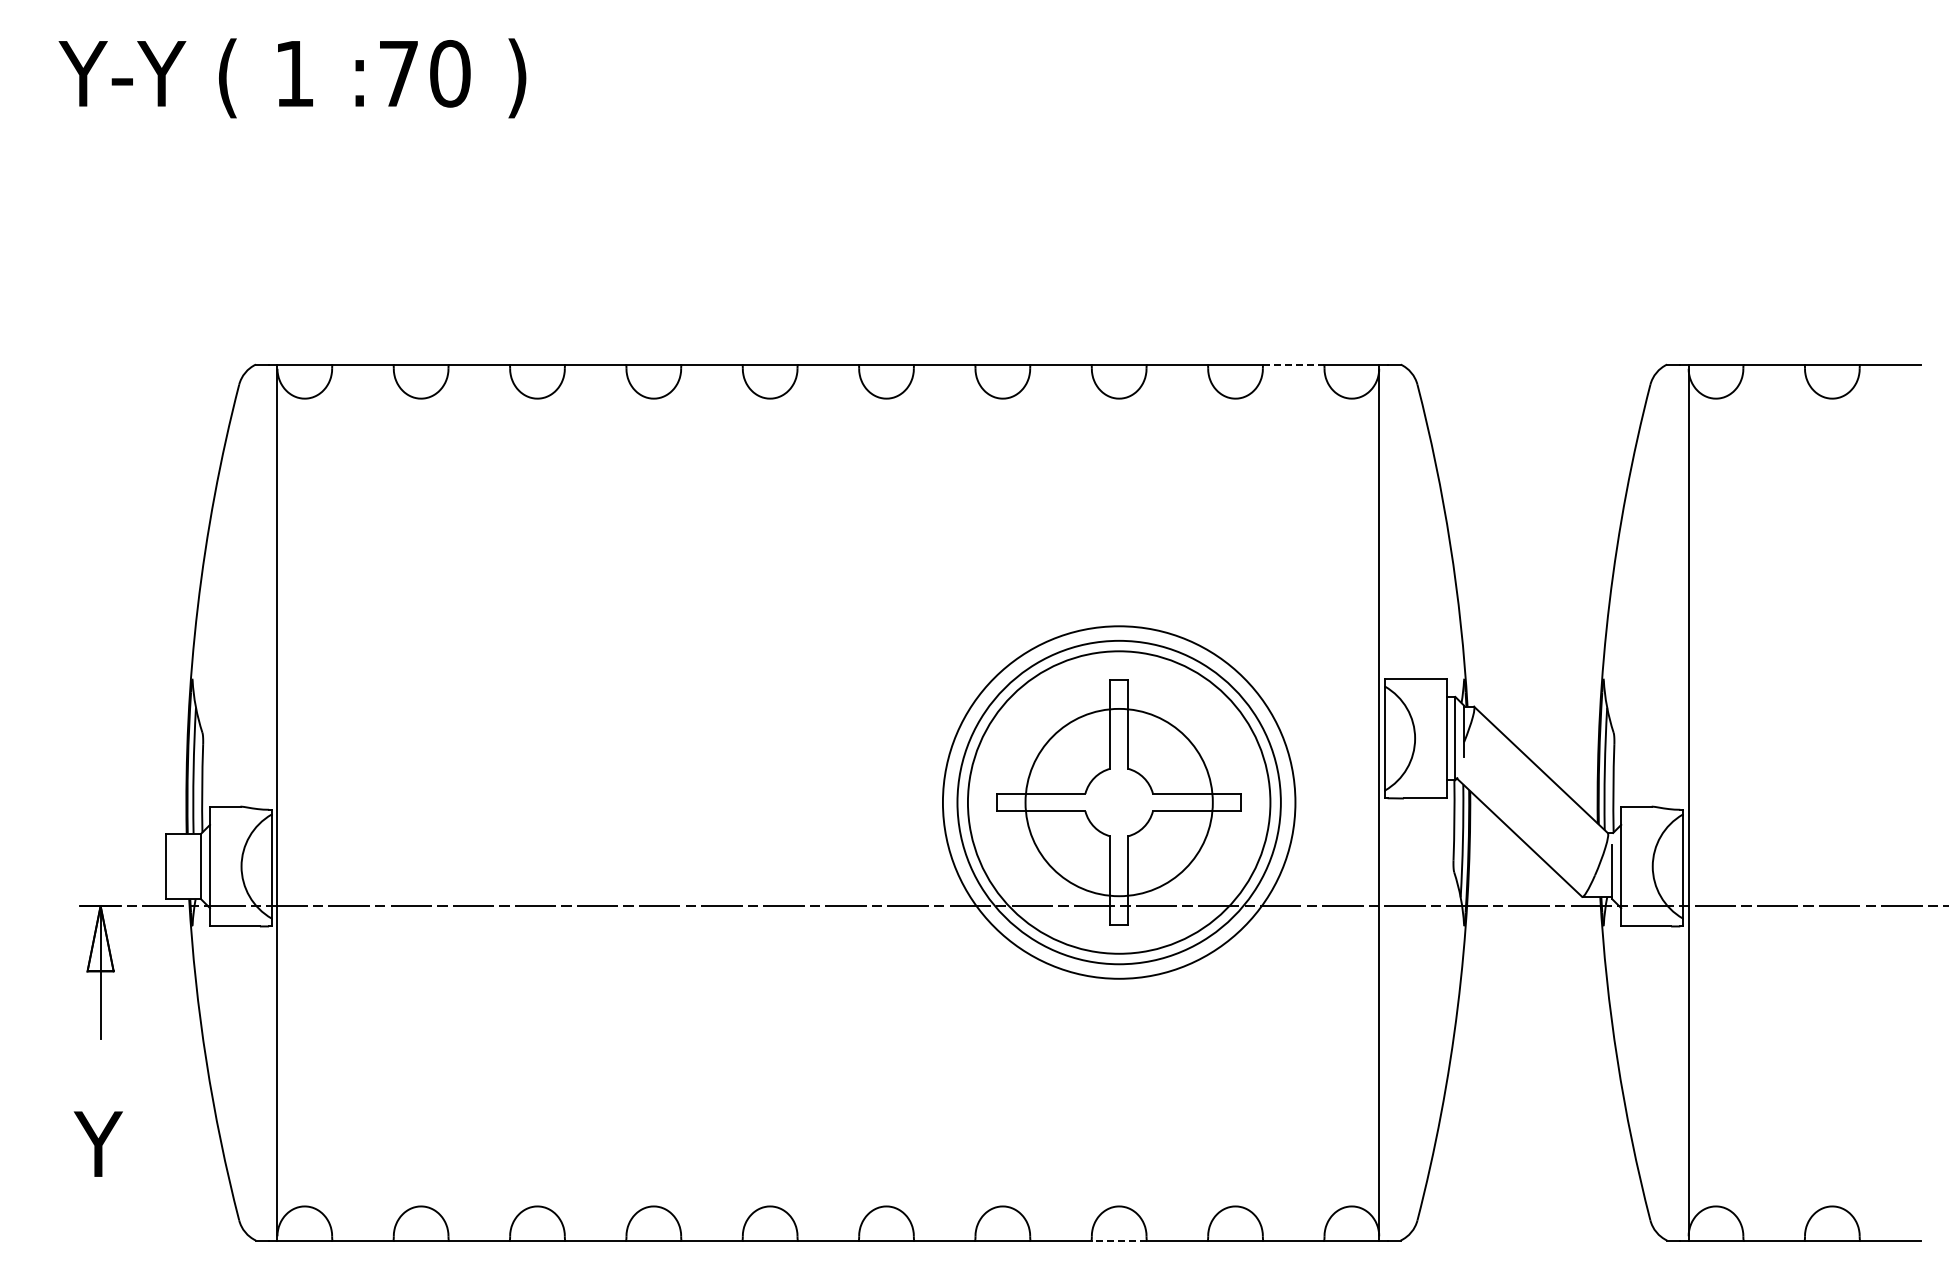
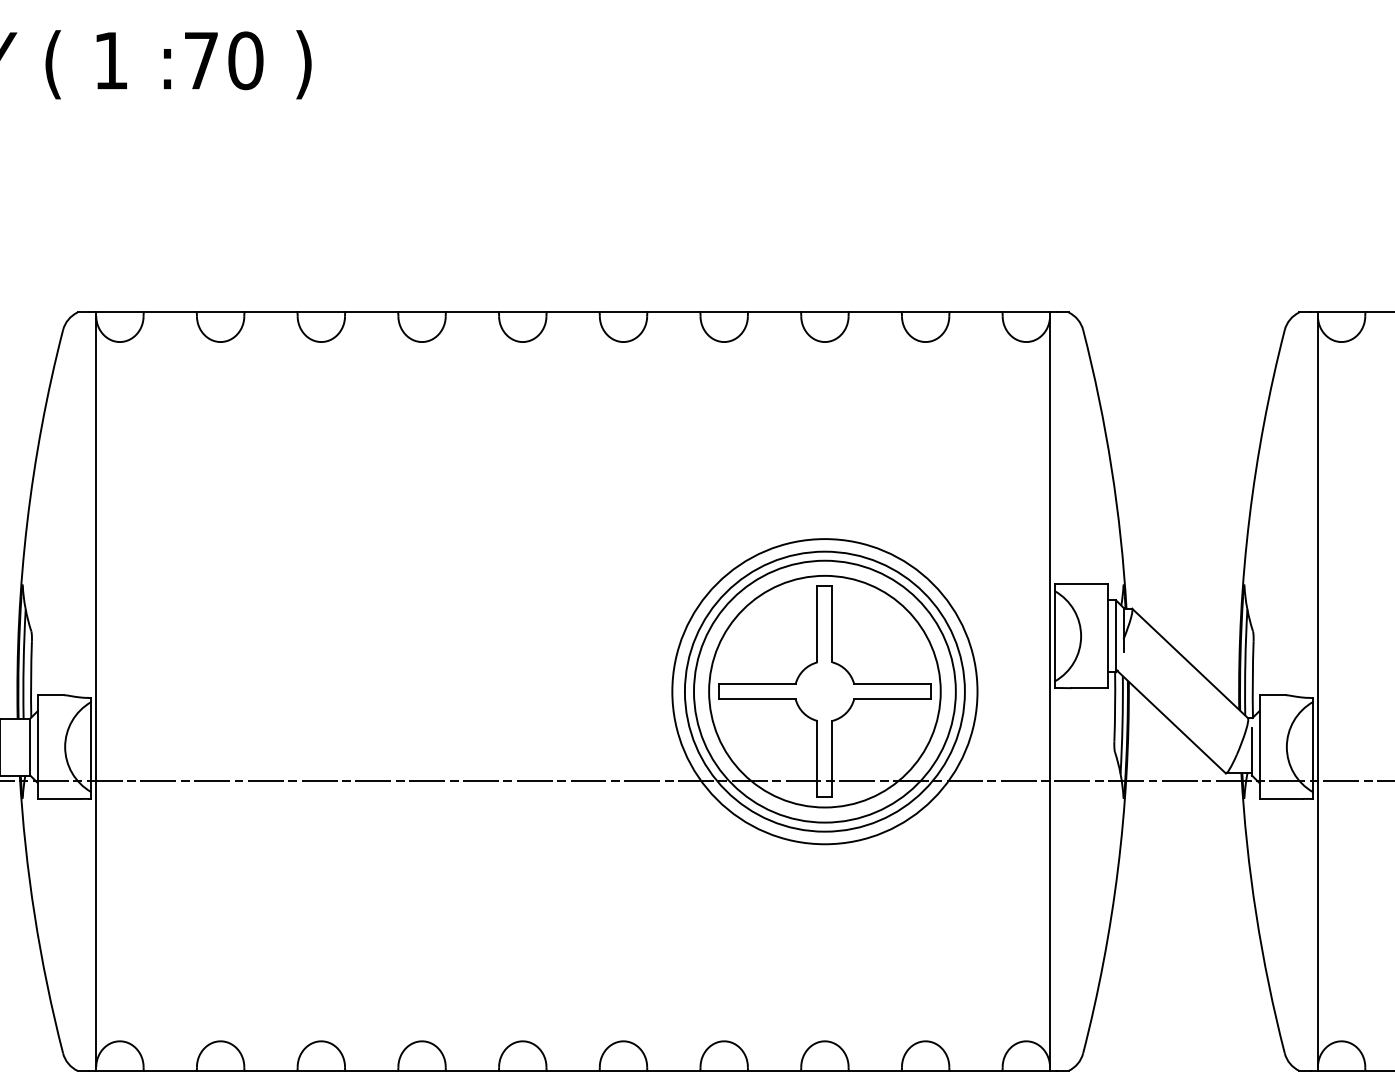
line: (1293, 364) -> (975, 312), dashed -> solid
circle: (1118, 802) -> (824, 691), size x1.43
line: (1119, 1240) -> (825, 1070), dashed -> solid

